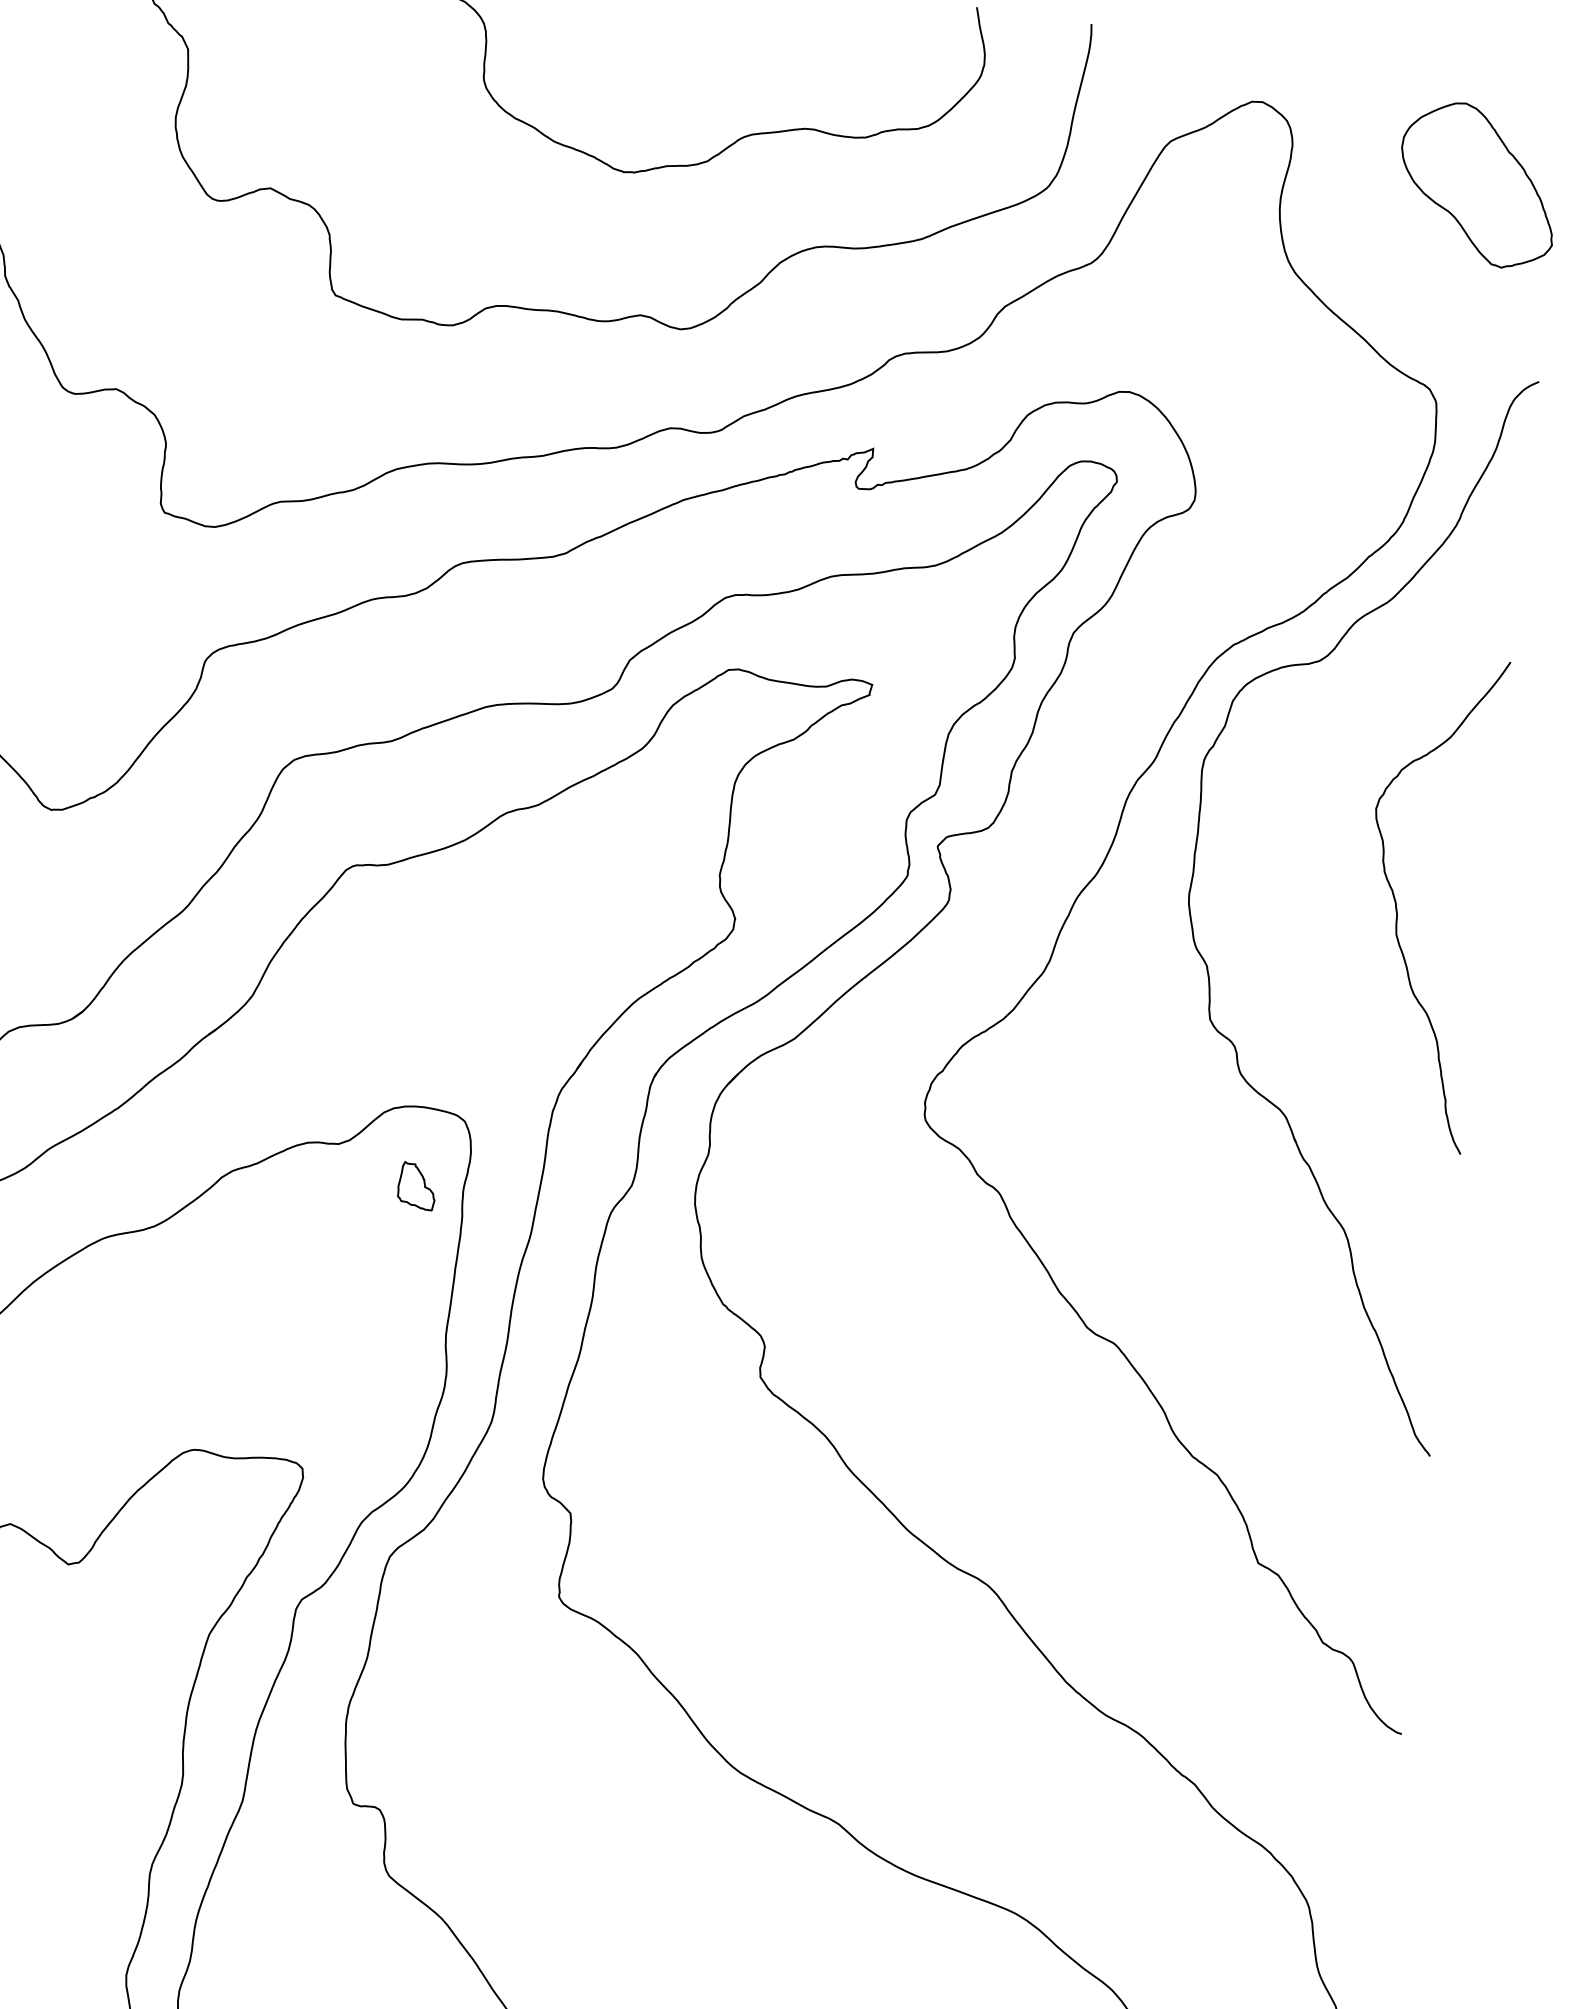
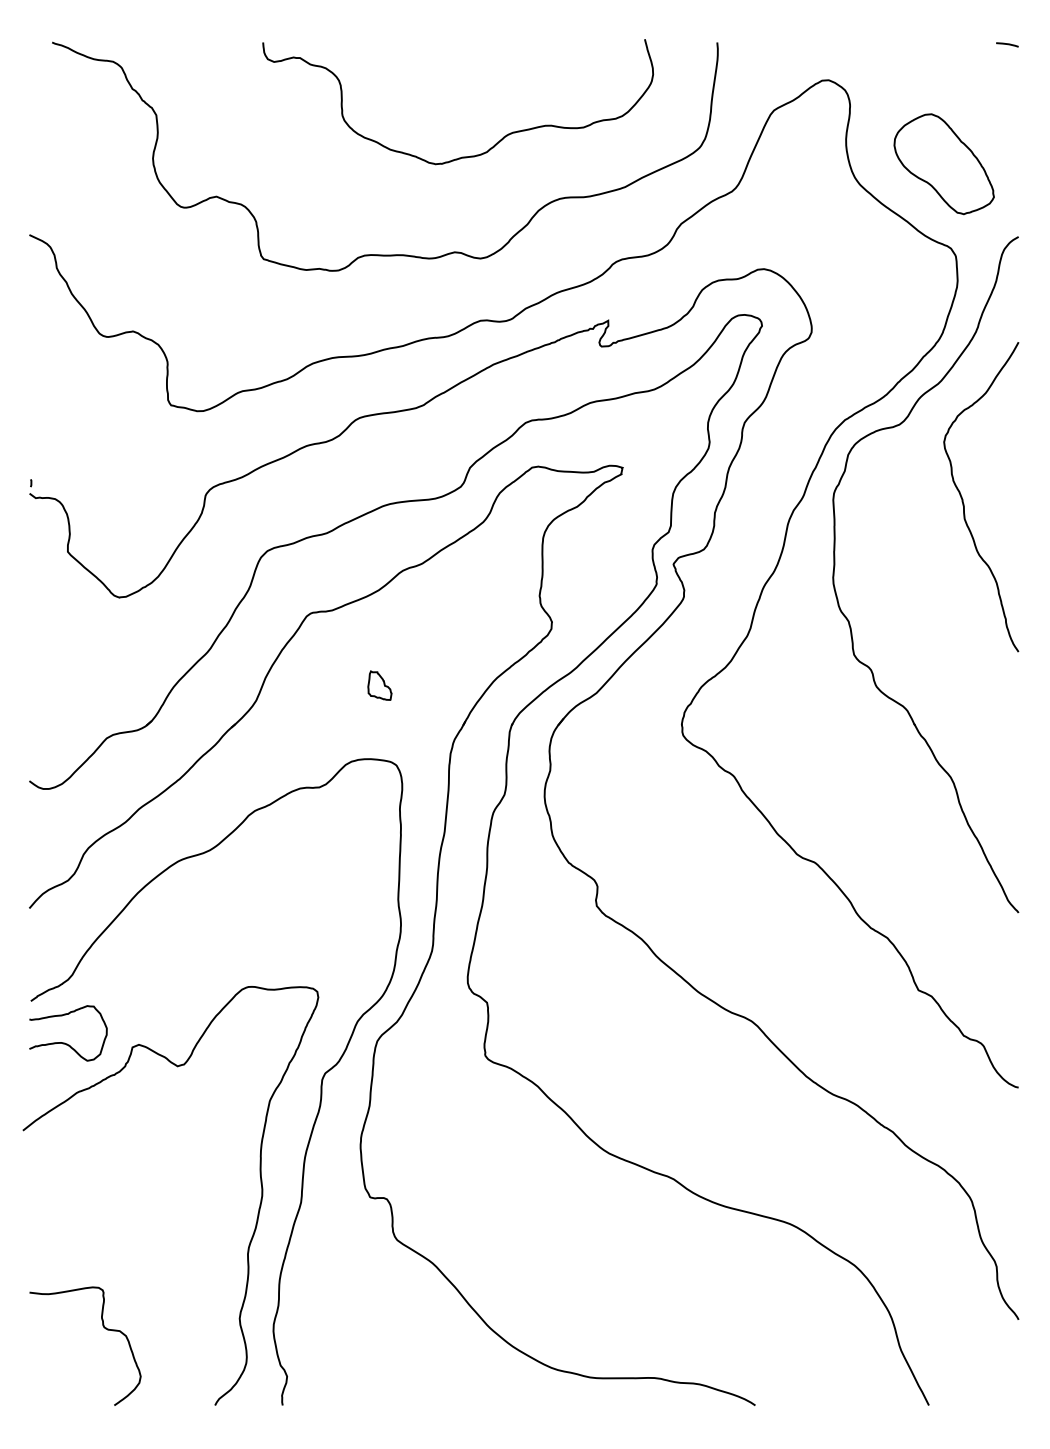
line: (1552, 74) -> (1007, 44), added
part: (1476, 185) -> (943, 164), moved
curve: (1398, 909) -> (964, 503), moved
part: (416, 1185) -> (379, 685), moved

